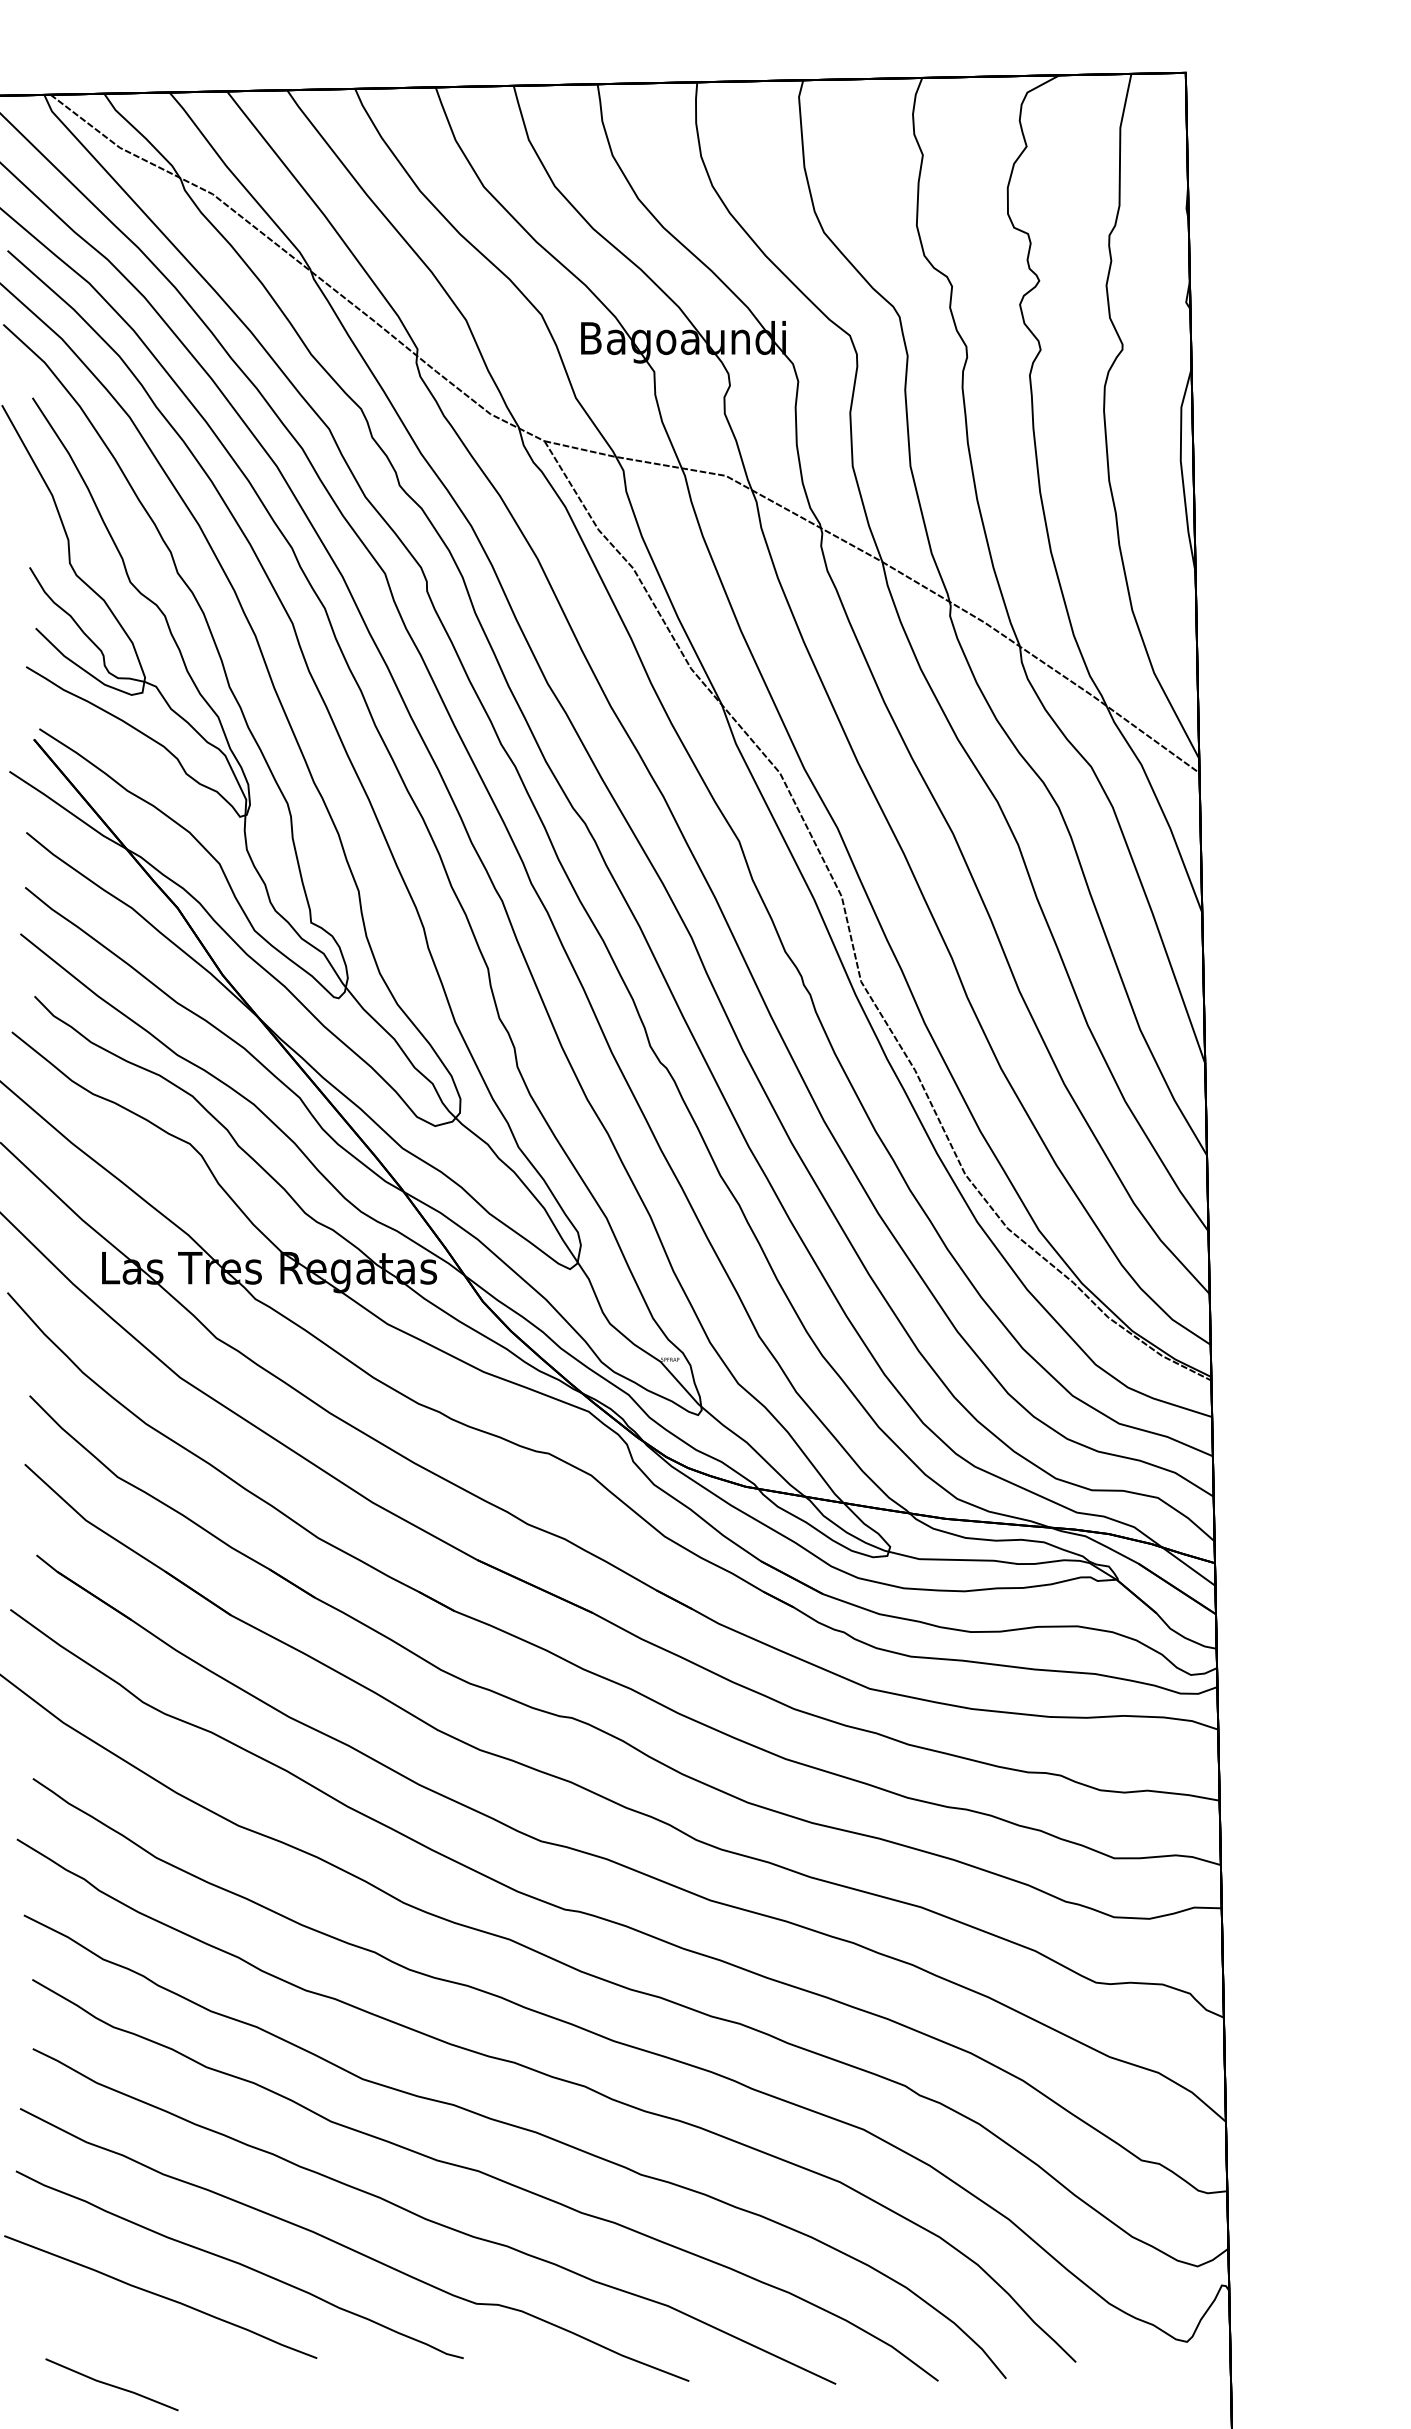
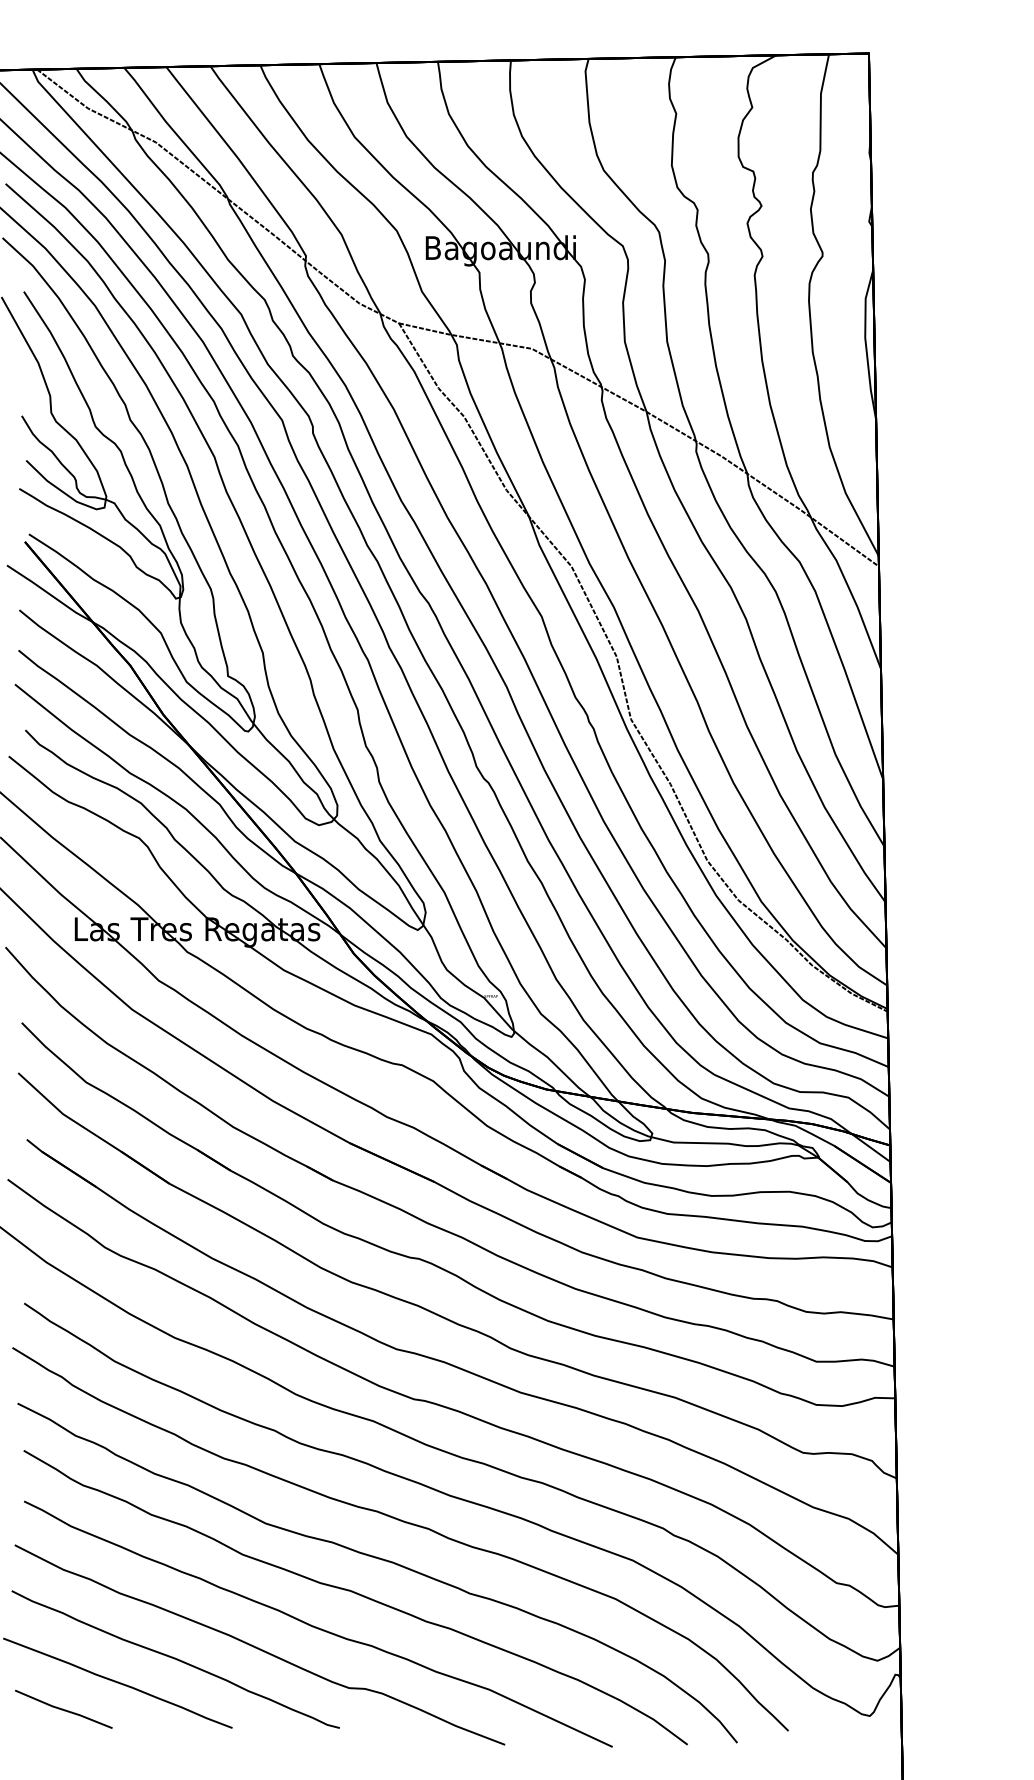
line: (111, 2384) -> (63, 1709), moved

